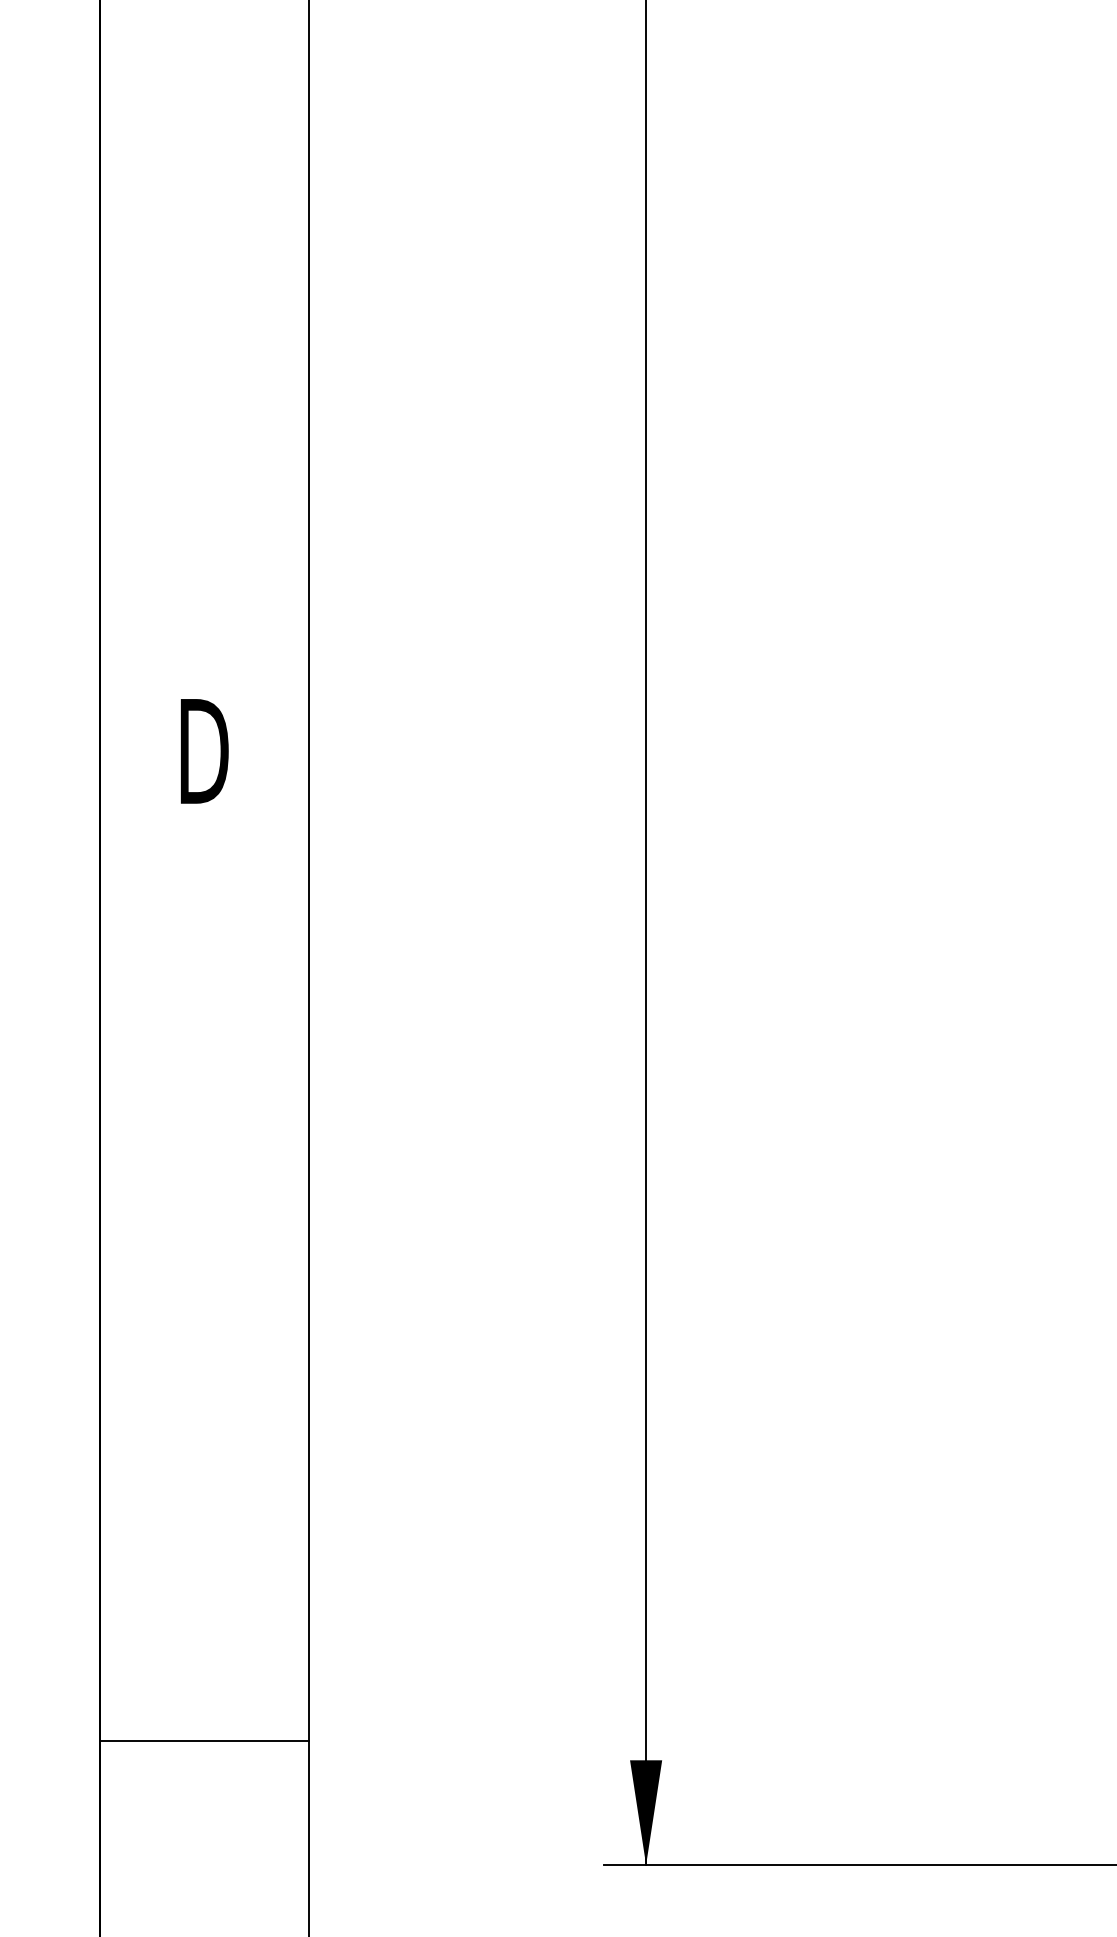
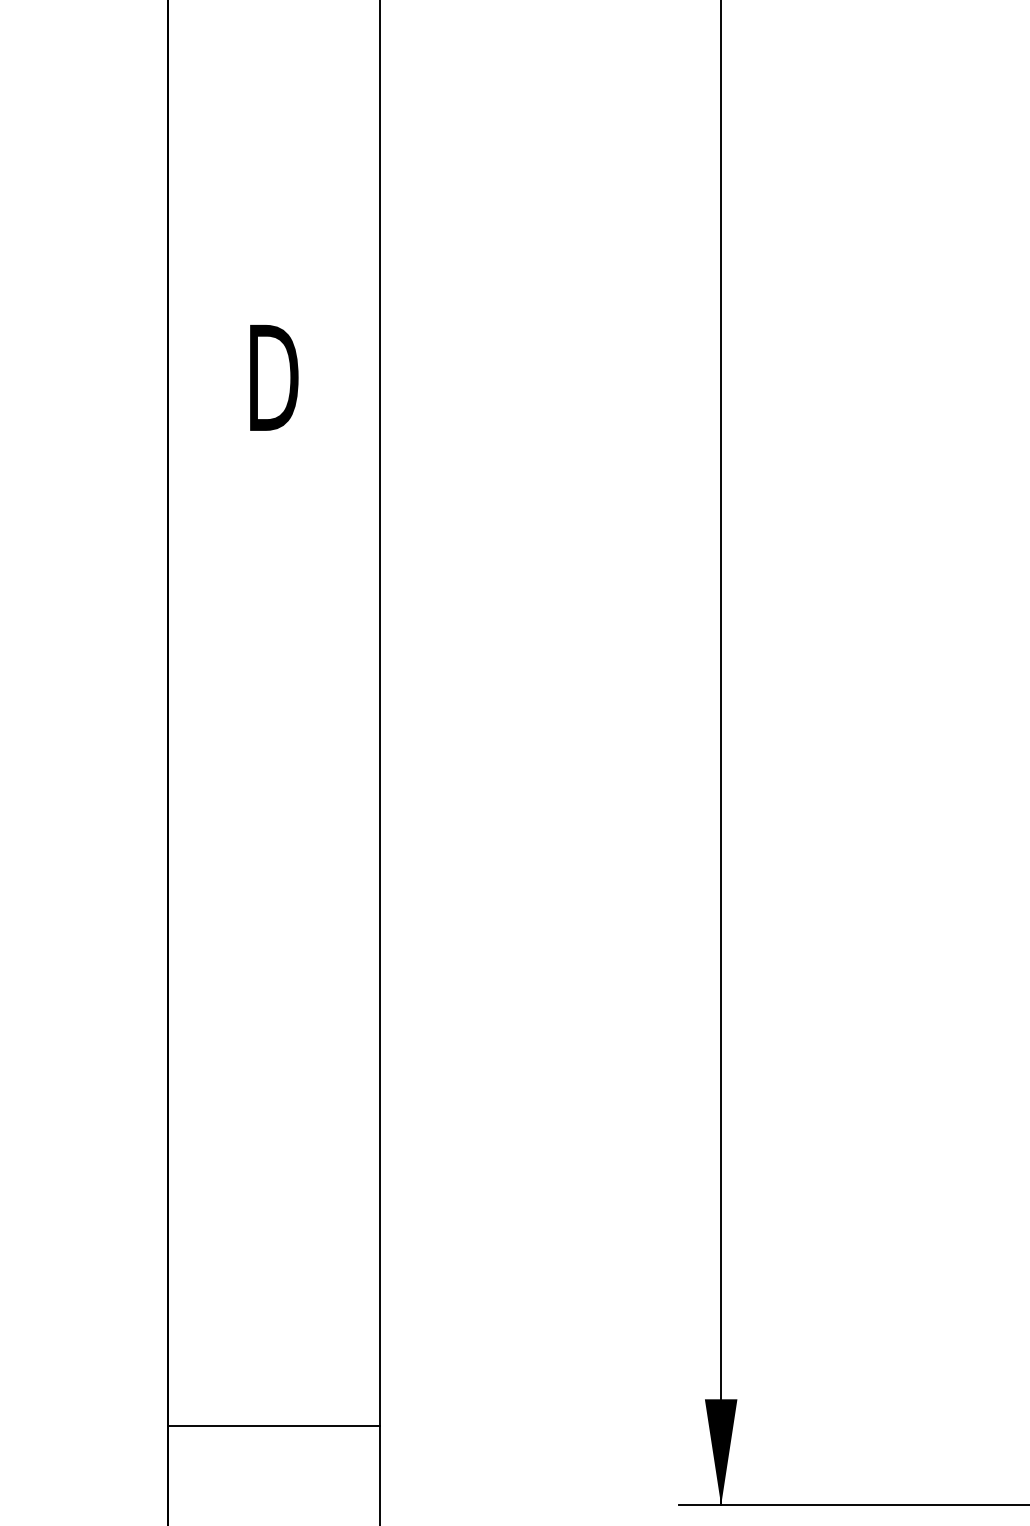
line: (204, 1740) -> (274, 1425), moved

